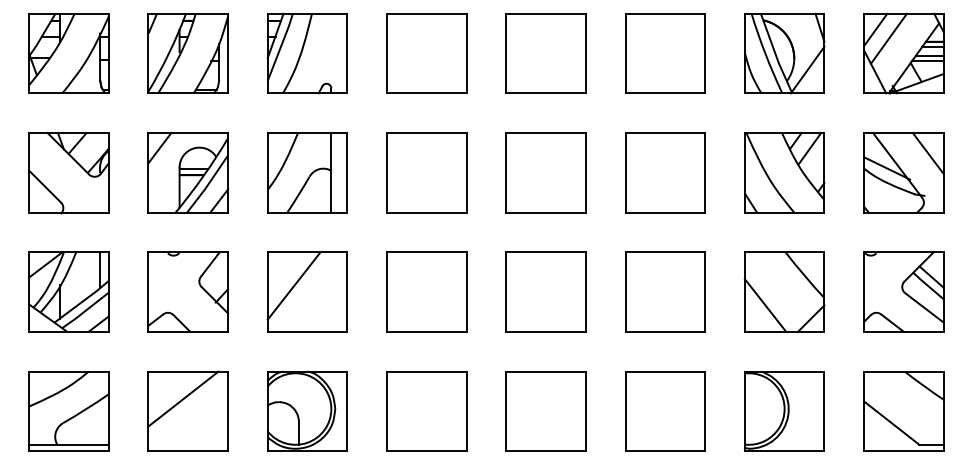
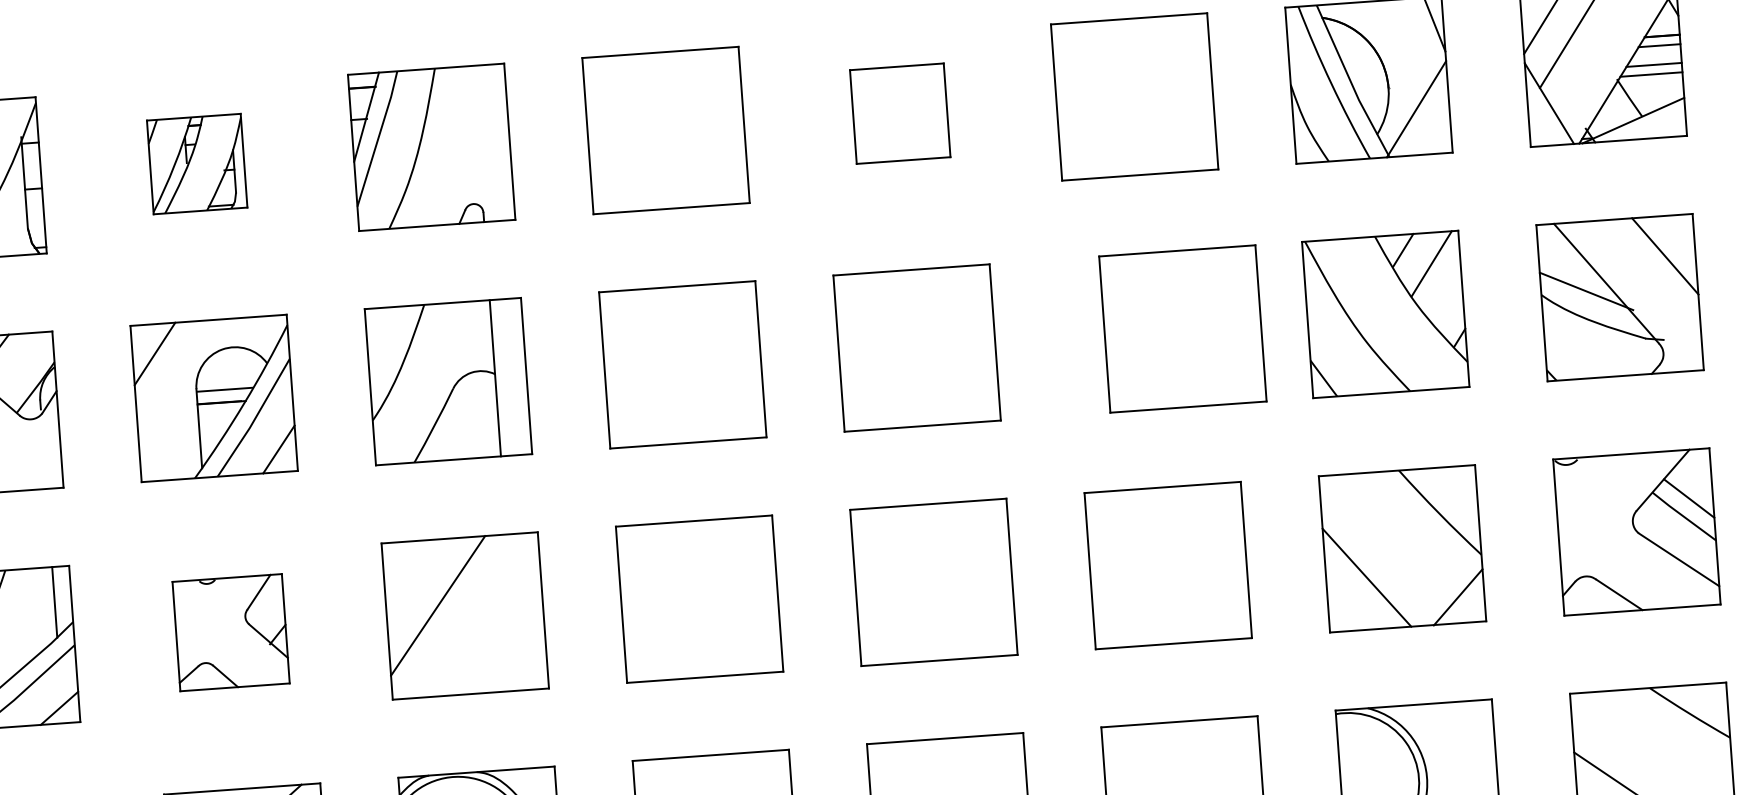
part: (187, 53) -> (195, 164), size x0.6
part: (545, 53) -> (899, 113), size x0.6
part: (665, 172) -> (1183, 328), moved
part: (188, 291) -> (231, 631), size x0.7

